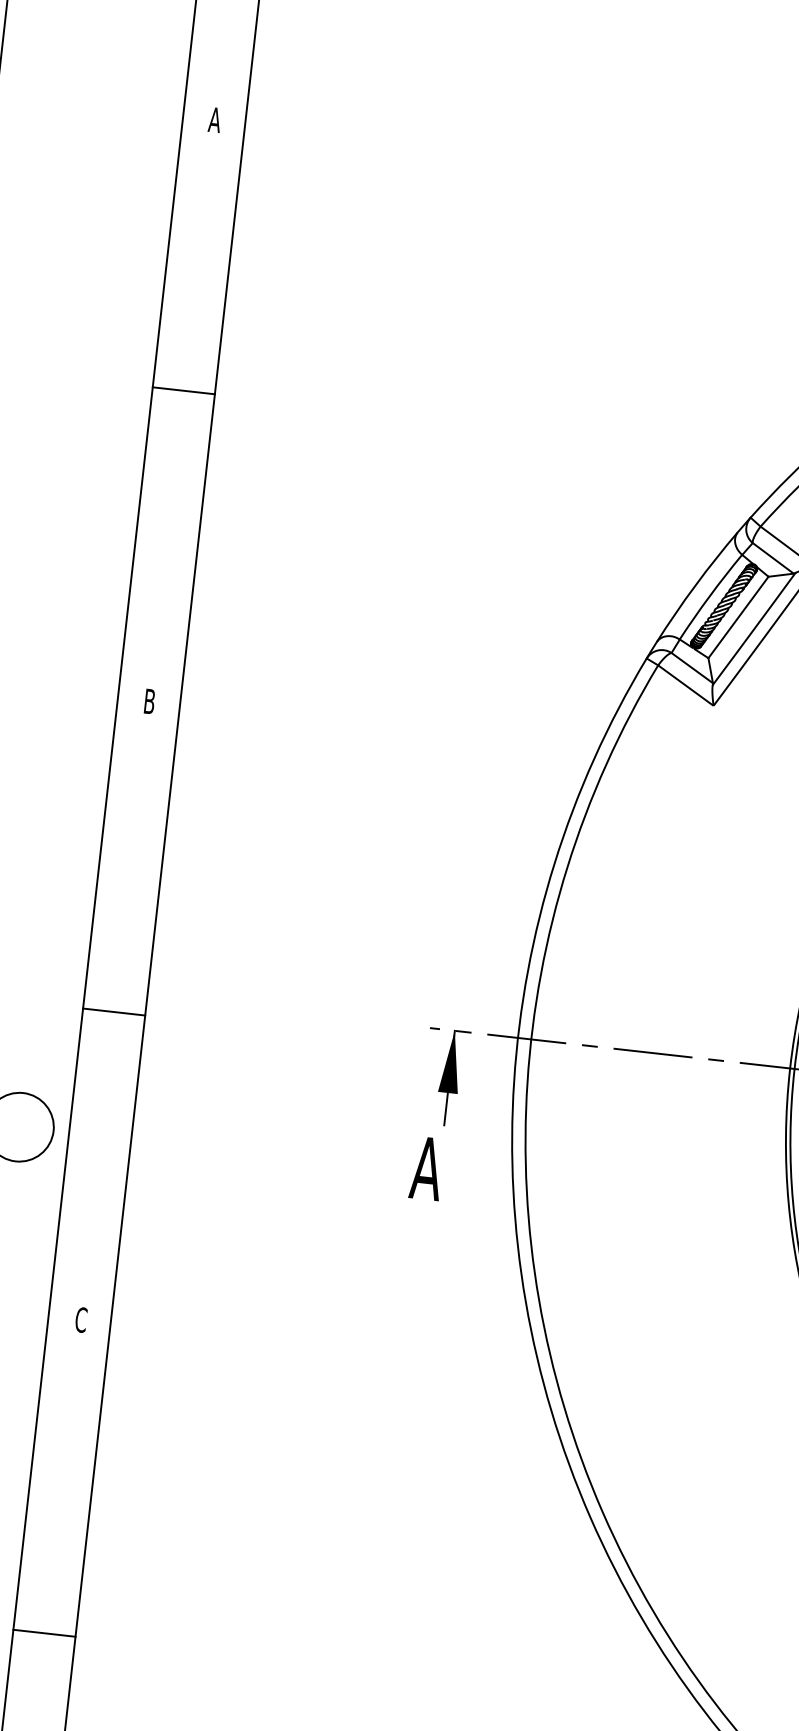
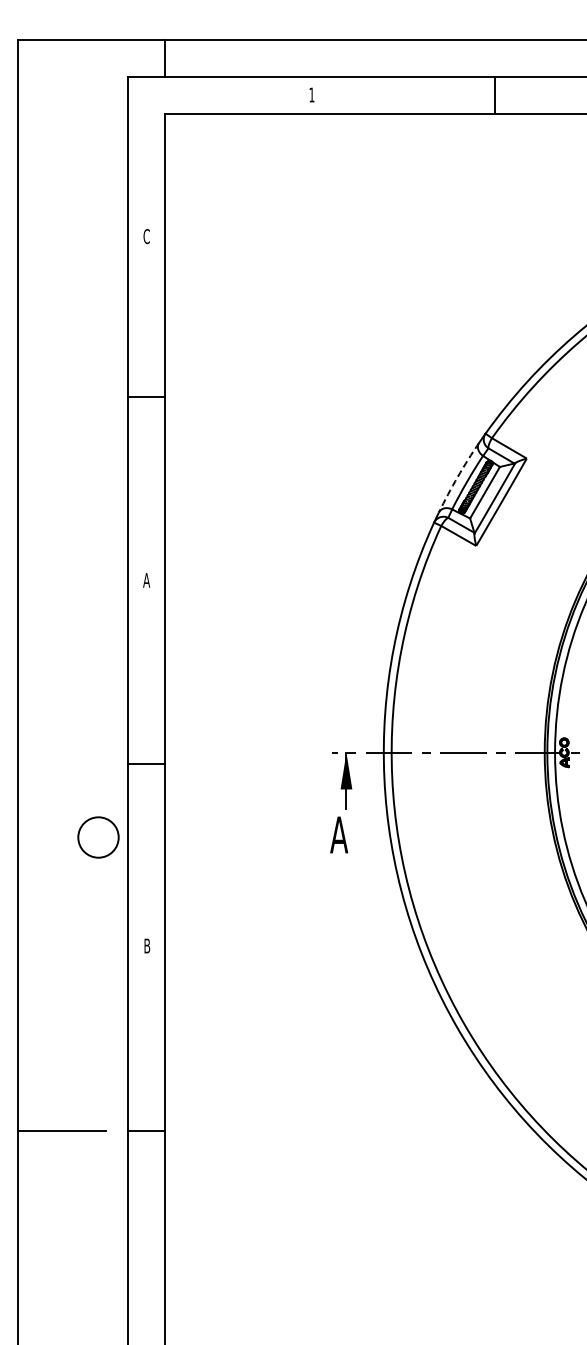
text: (214, 119) -> (146, 236), A -> C
arc: (695, 584) -> (457, 476), solid -> dashed
text: (149, 701) -> (146, 580), B -> A
text: (81, 1319) -> (147, 945), C -> B

